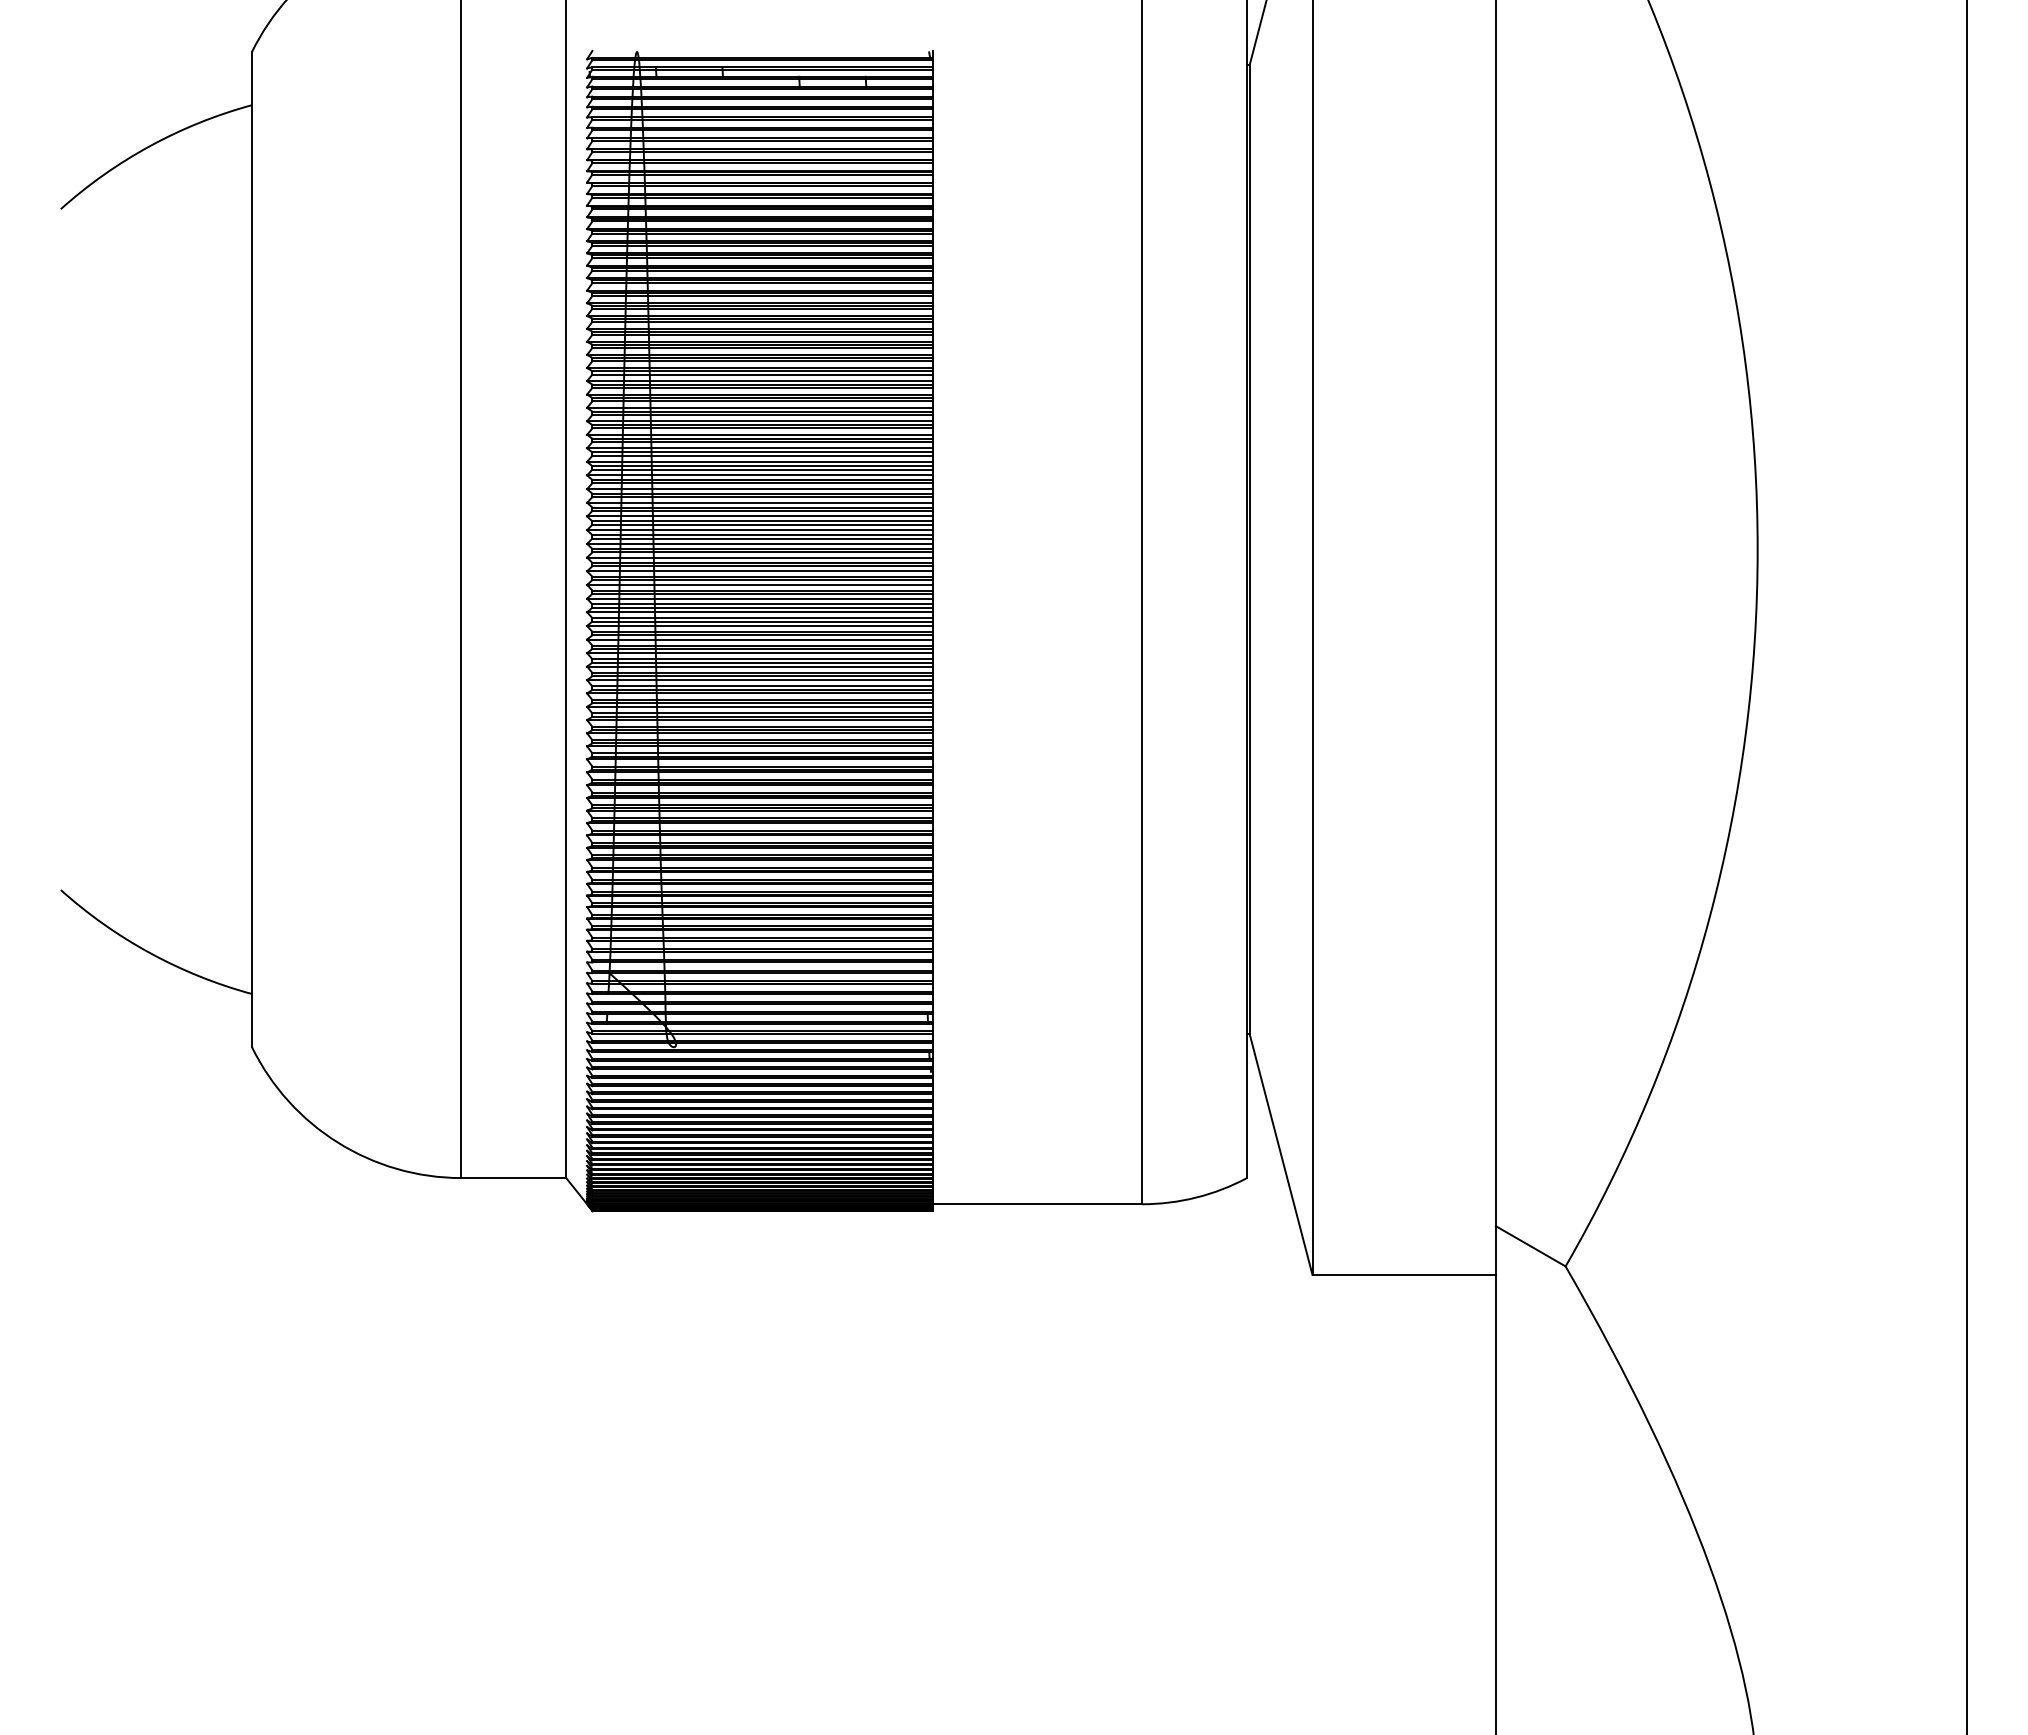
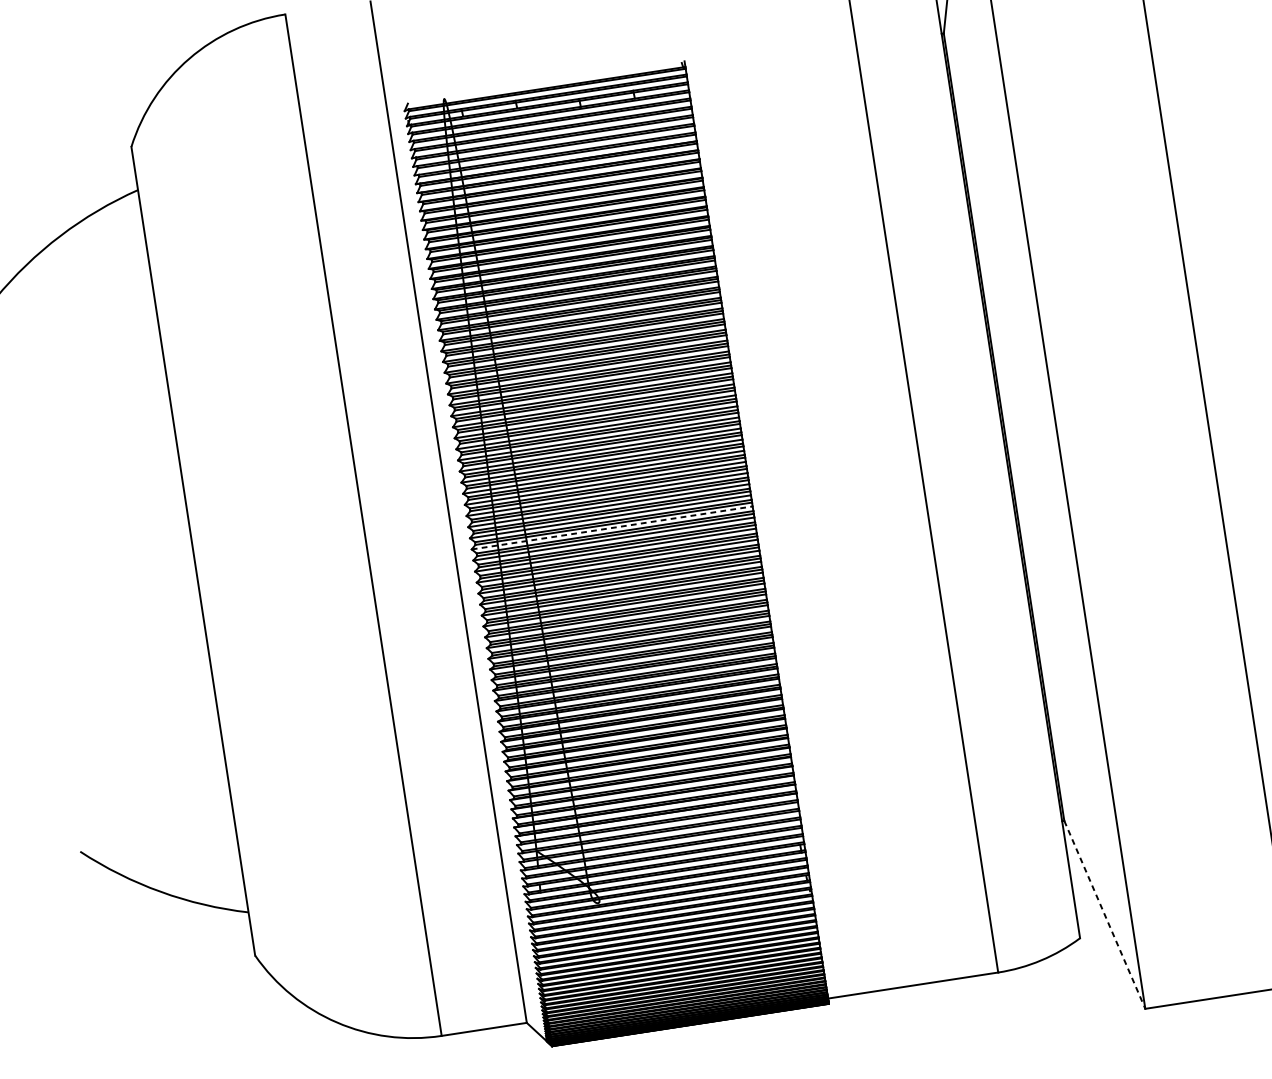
line: (759, 598) -> (611, 527), solid -> dashed
line: (1281, 1154) -> (1105, 914), solid -> dashed

